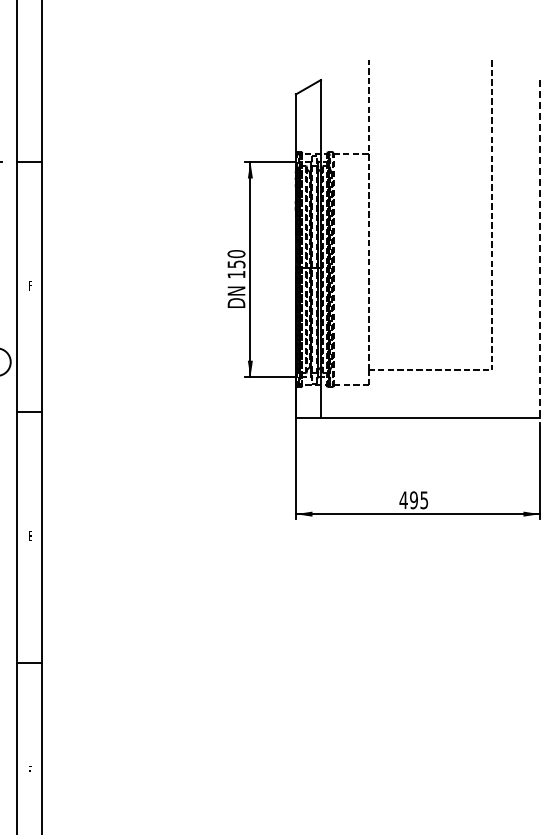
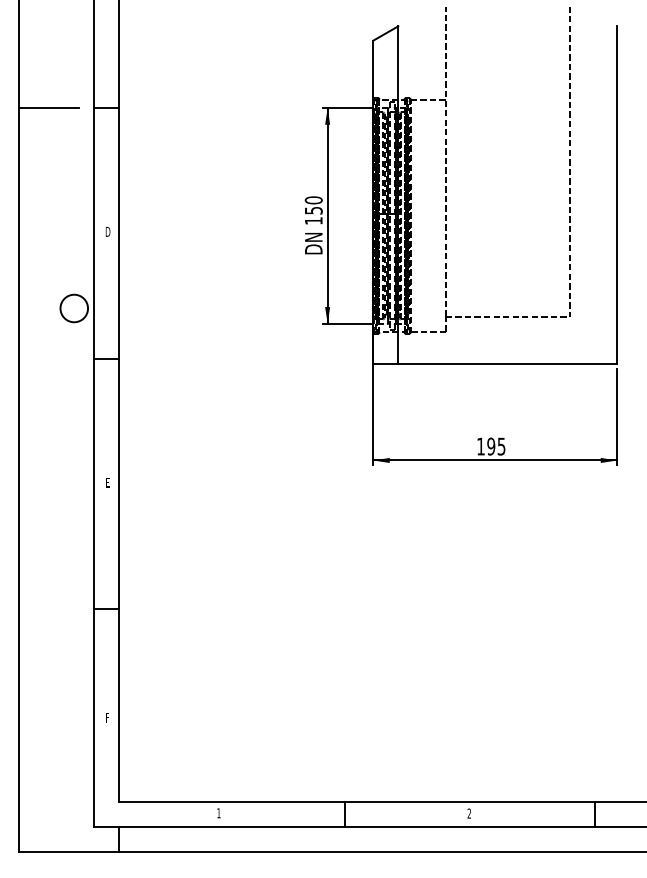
line: (540, 249) -> (617, 195), dashed -> solid
text: (30, 285) -> (107, 231), F -> D
text: (403, 500) -> (480, 446), 495 -> 195

